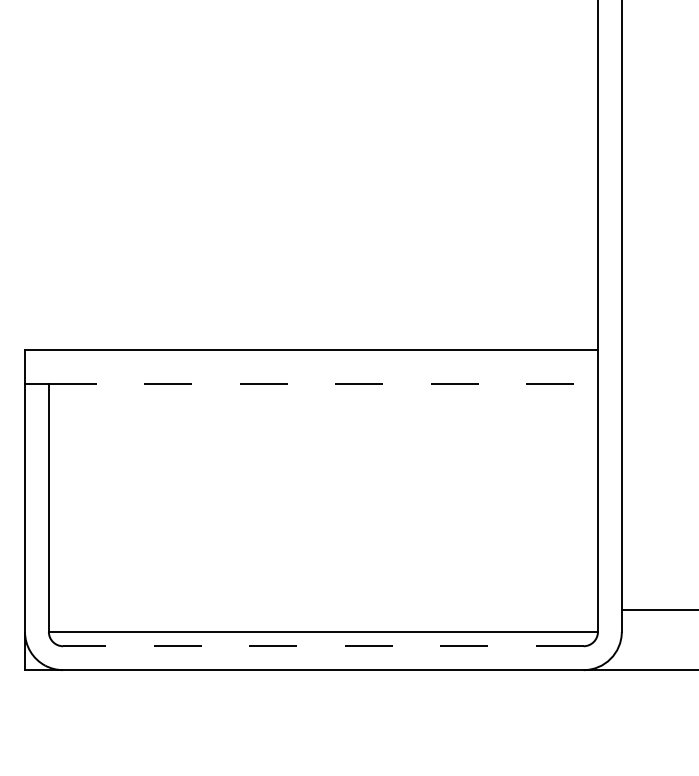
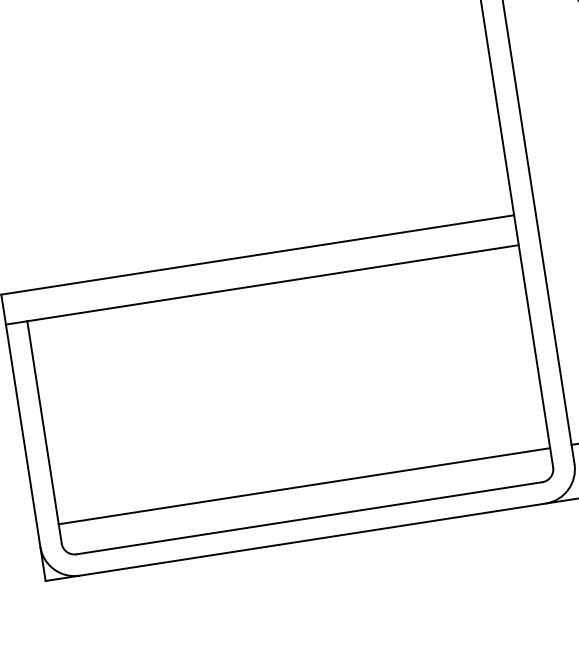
line: (323, 383) -> (273, 283), dashed -> solid
line: (322, 632) -> (303, 486), moved
line: (322, 646) -> (308, 518), dashed -> solid

